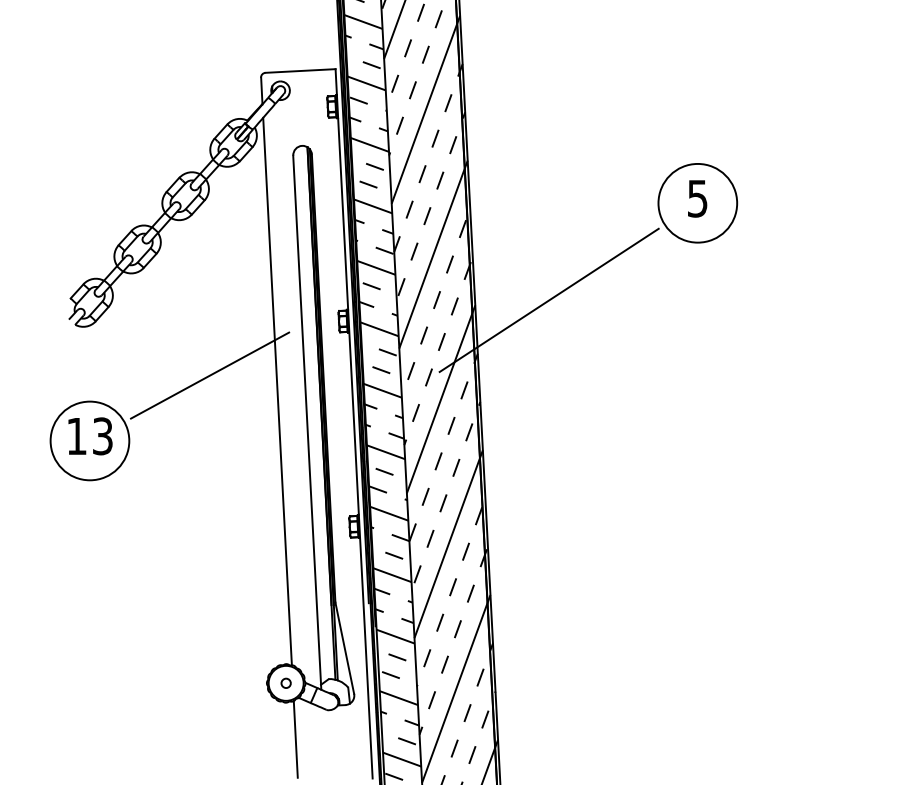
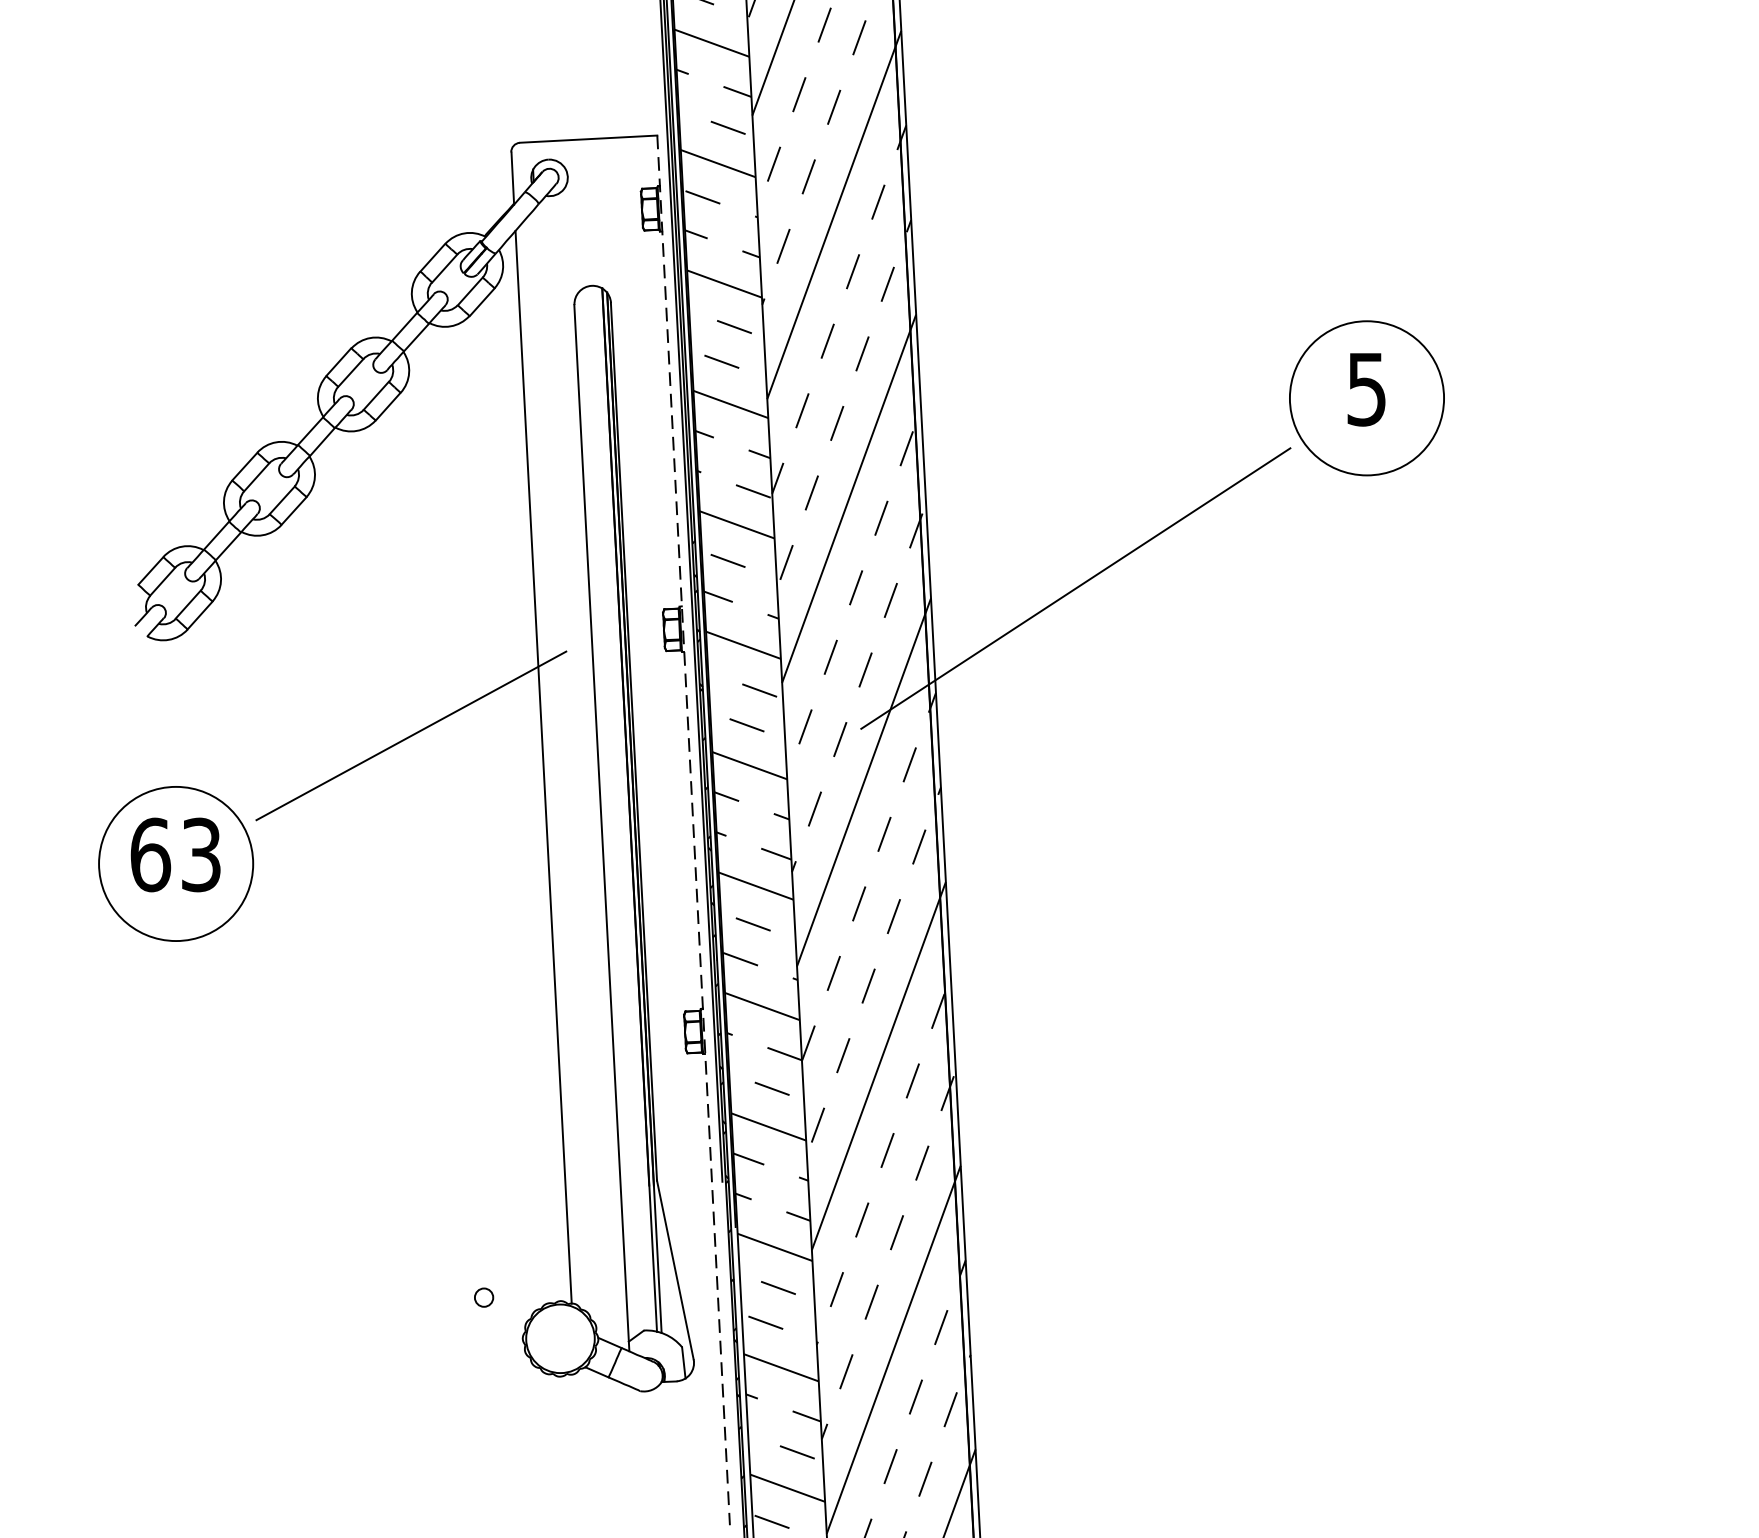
line: (354, 424) -> (694, 831), solid -> dashed
text: (76, 436) -> (149, 855), 13 -> 63
circle: (285, 682) -> (482, 1295), moved
line: (295, 739) -> (578, 1448), removed

